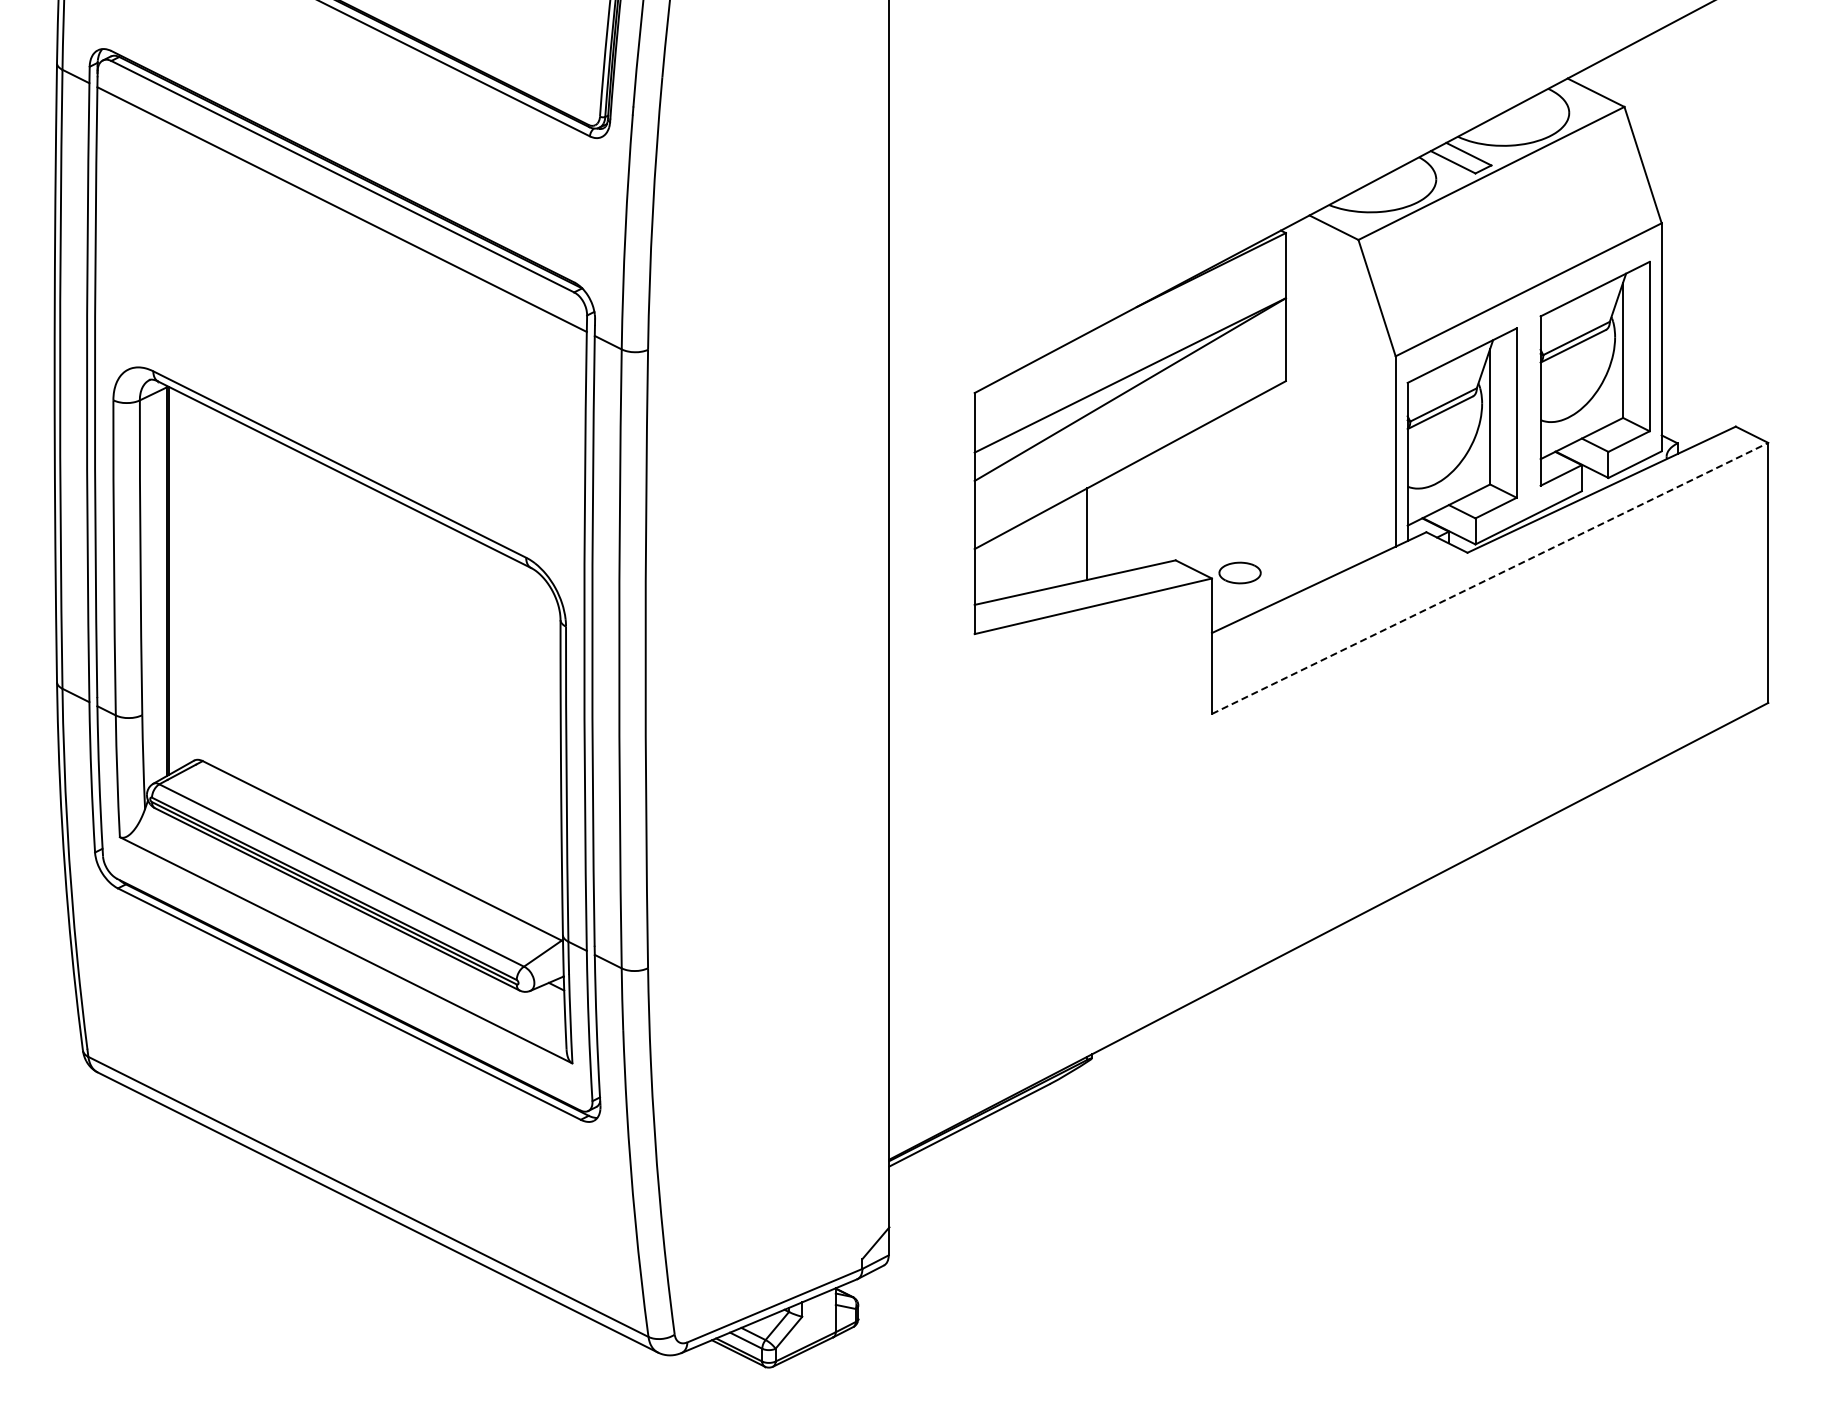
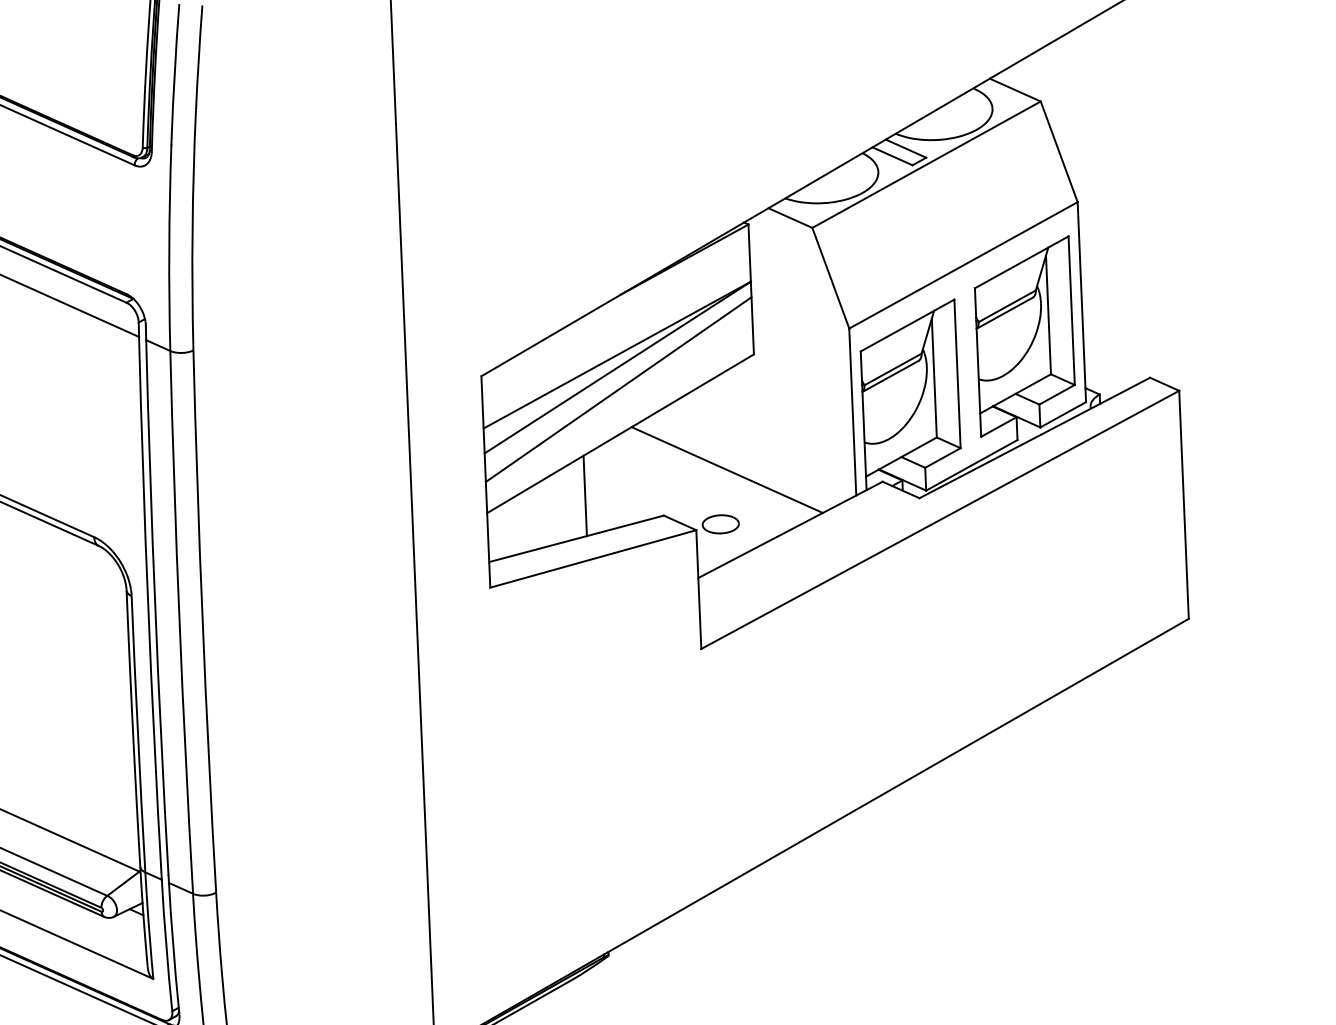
line: (1129, 414) -> (617, 389), added
line: (1249, 511) -> (726, 470), added
line: (1490, 578) -> (940, 519), dashed -> solid

